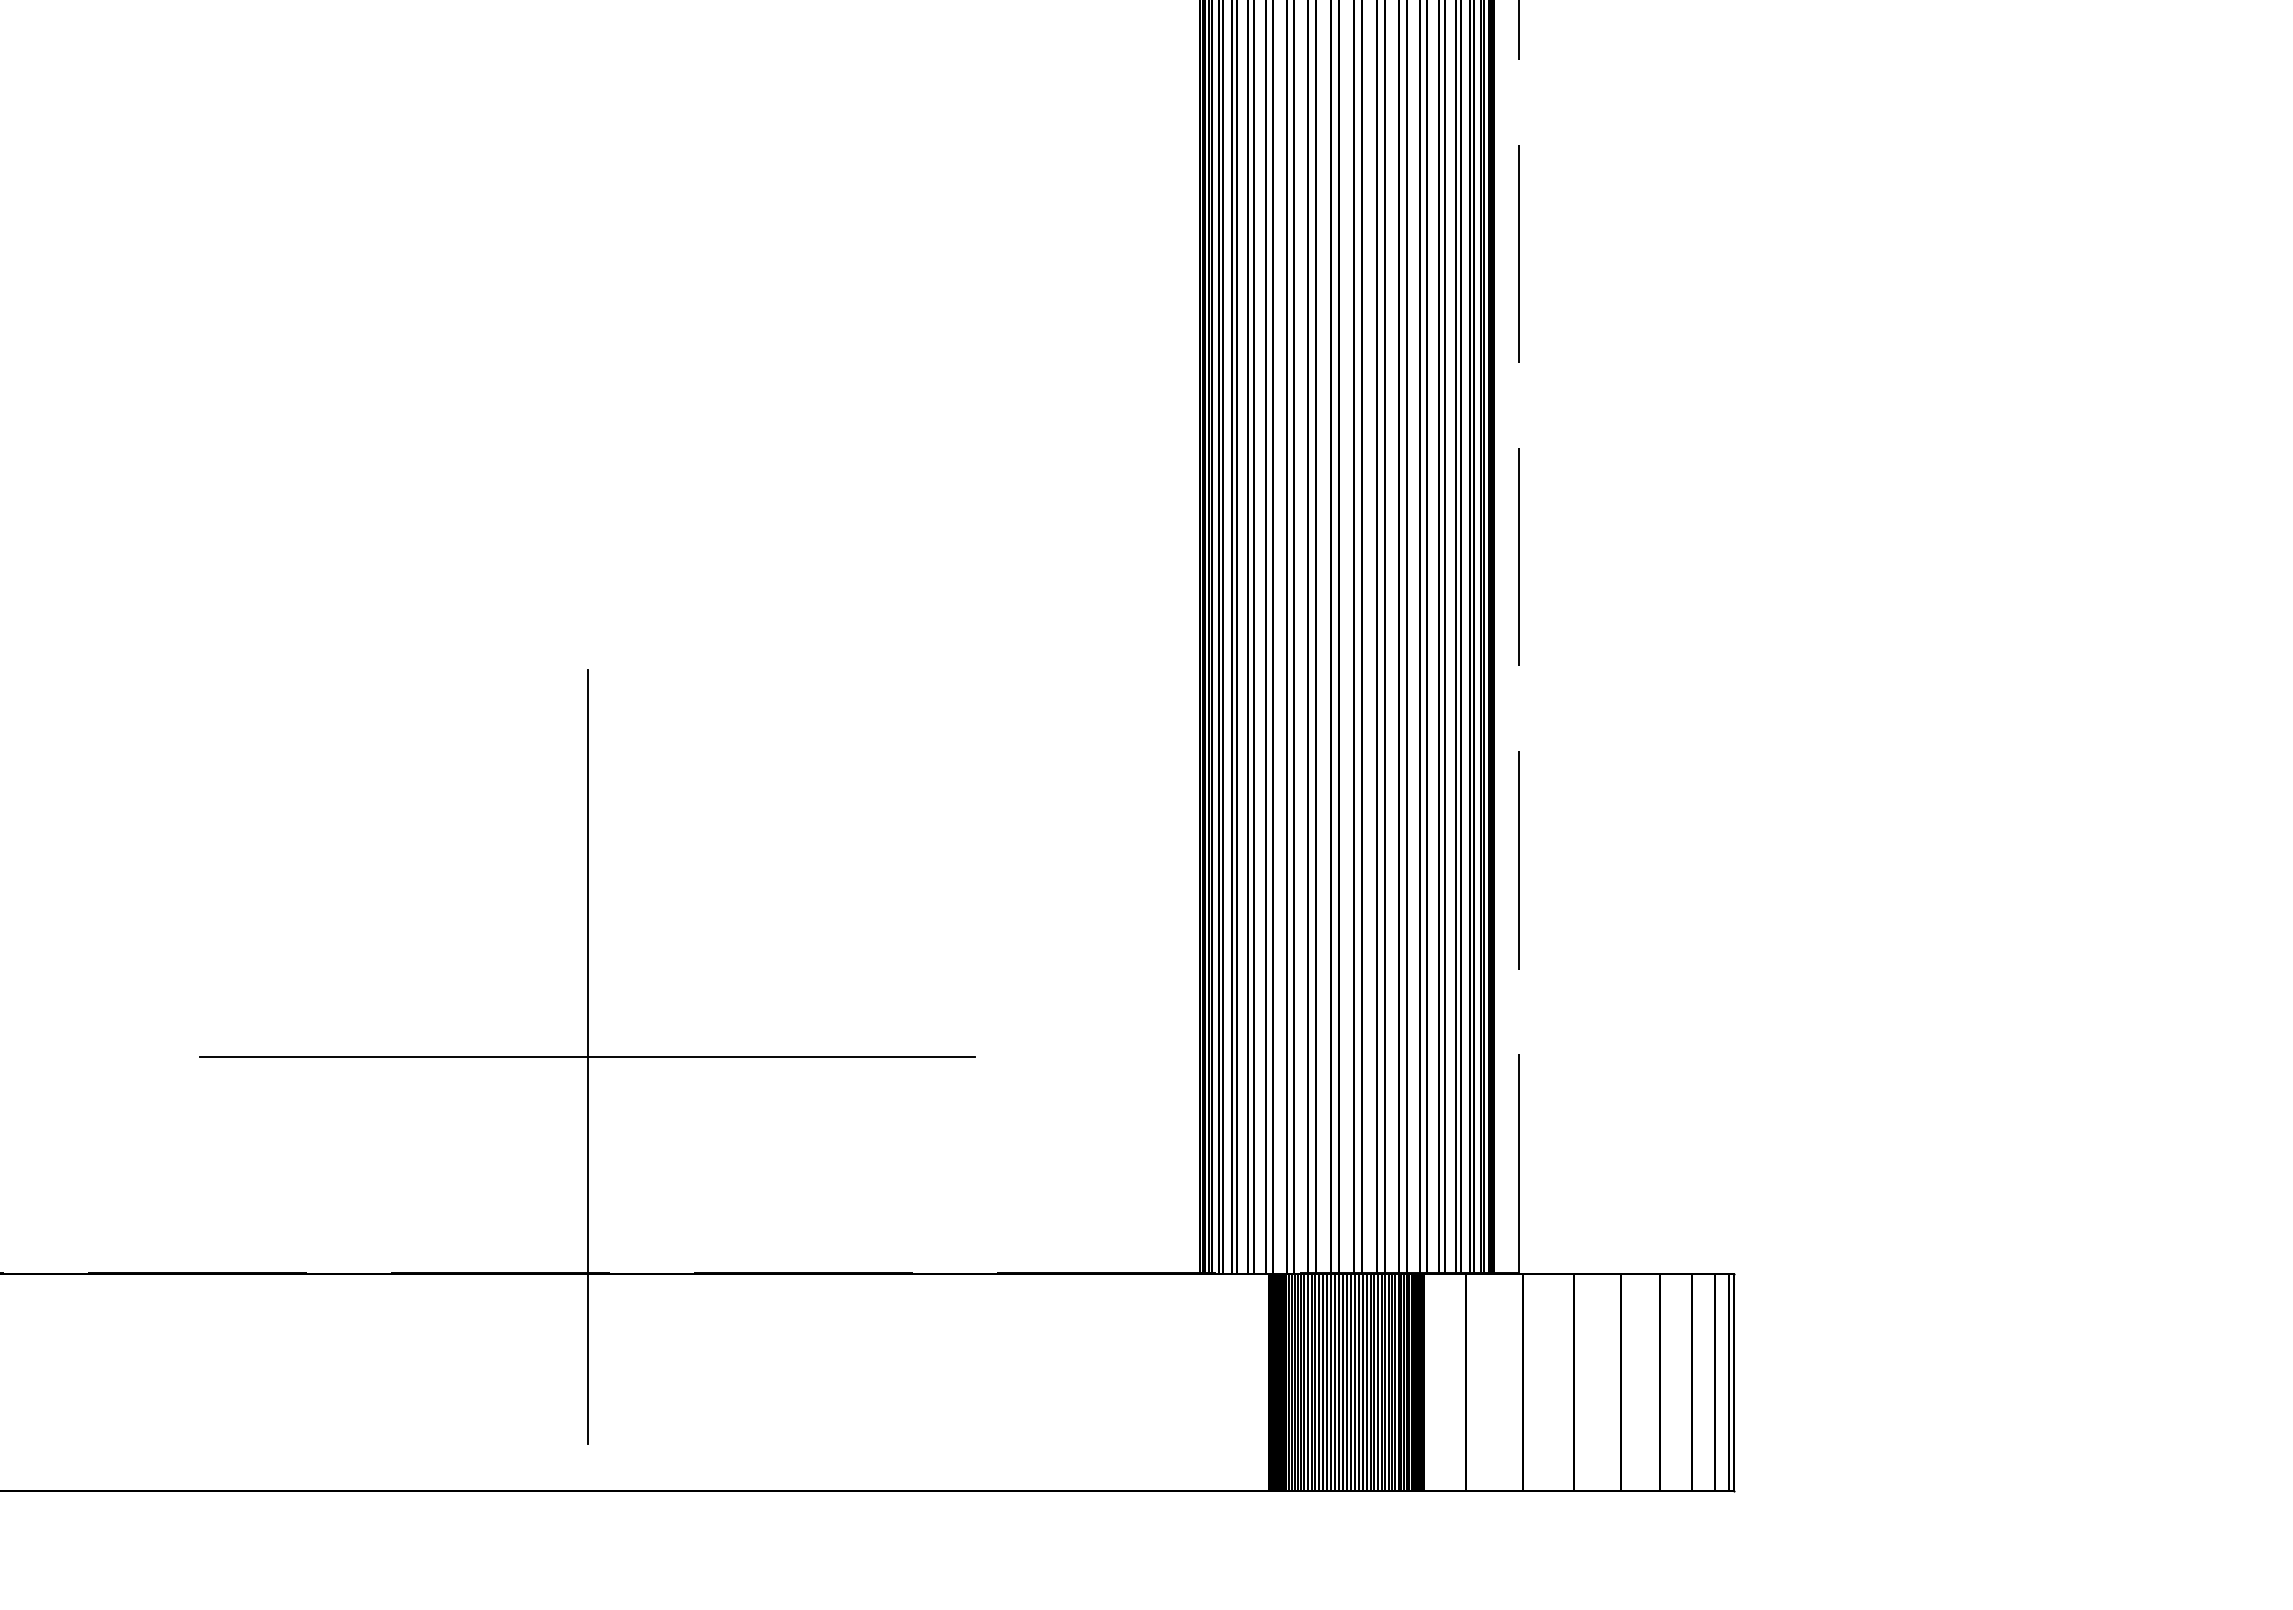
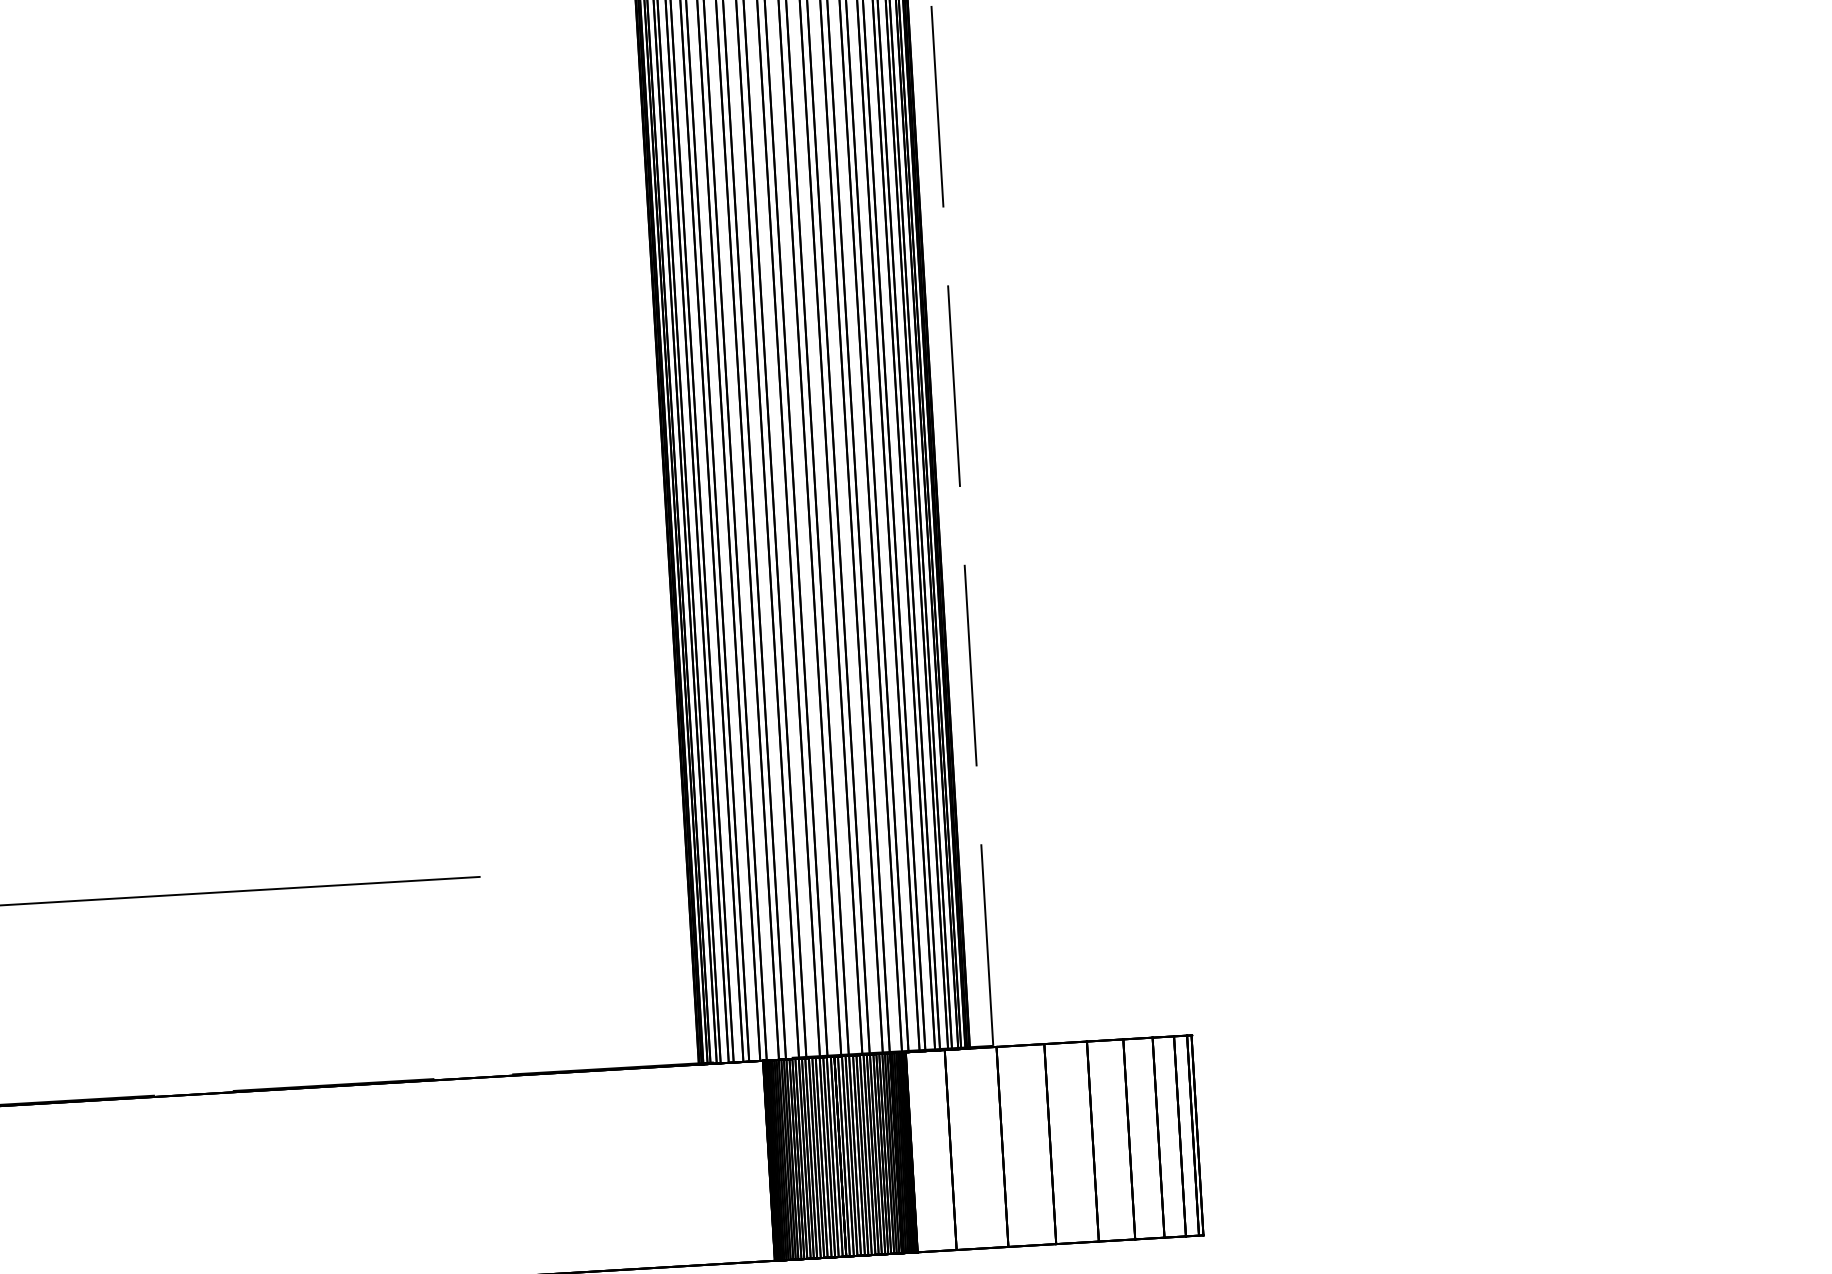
line: (587, 1056) -> (122, 897), removed

